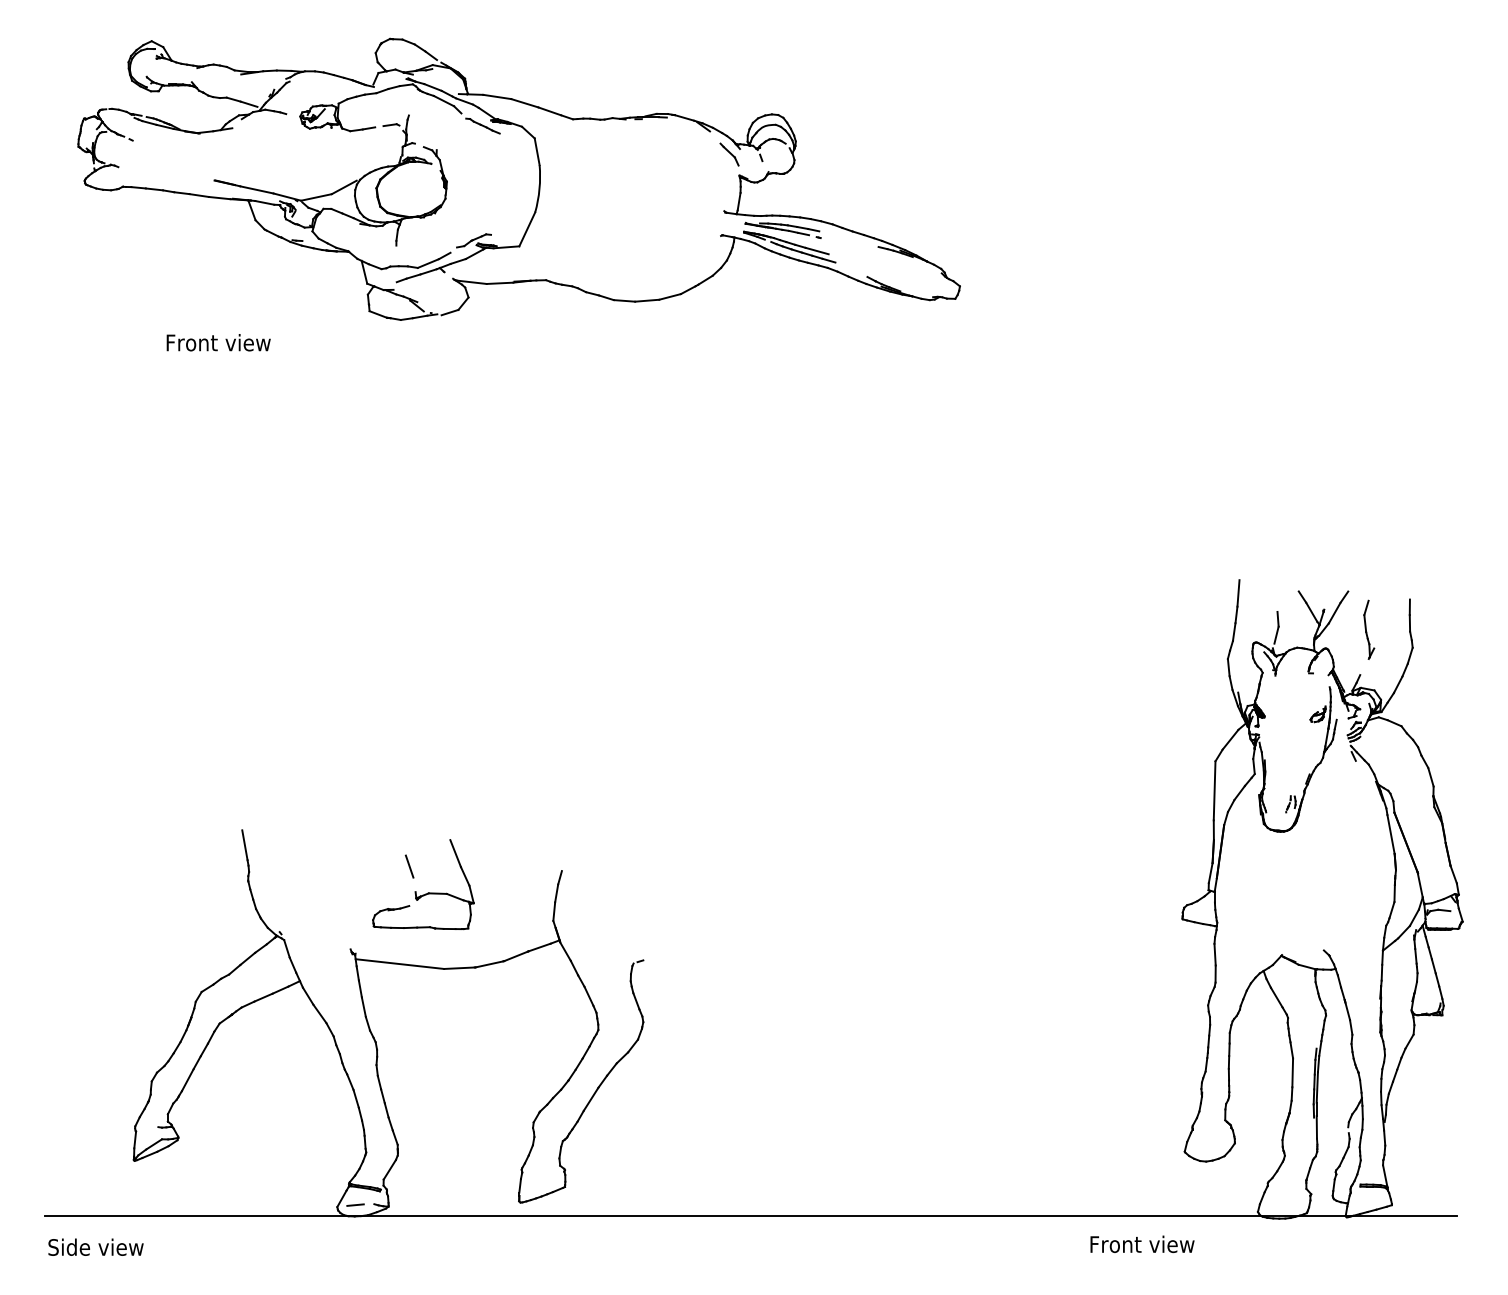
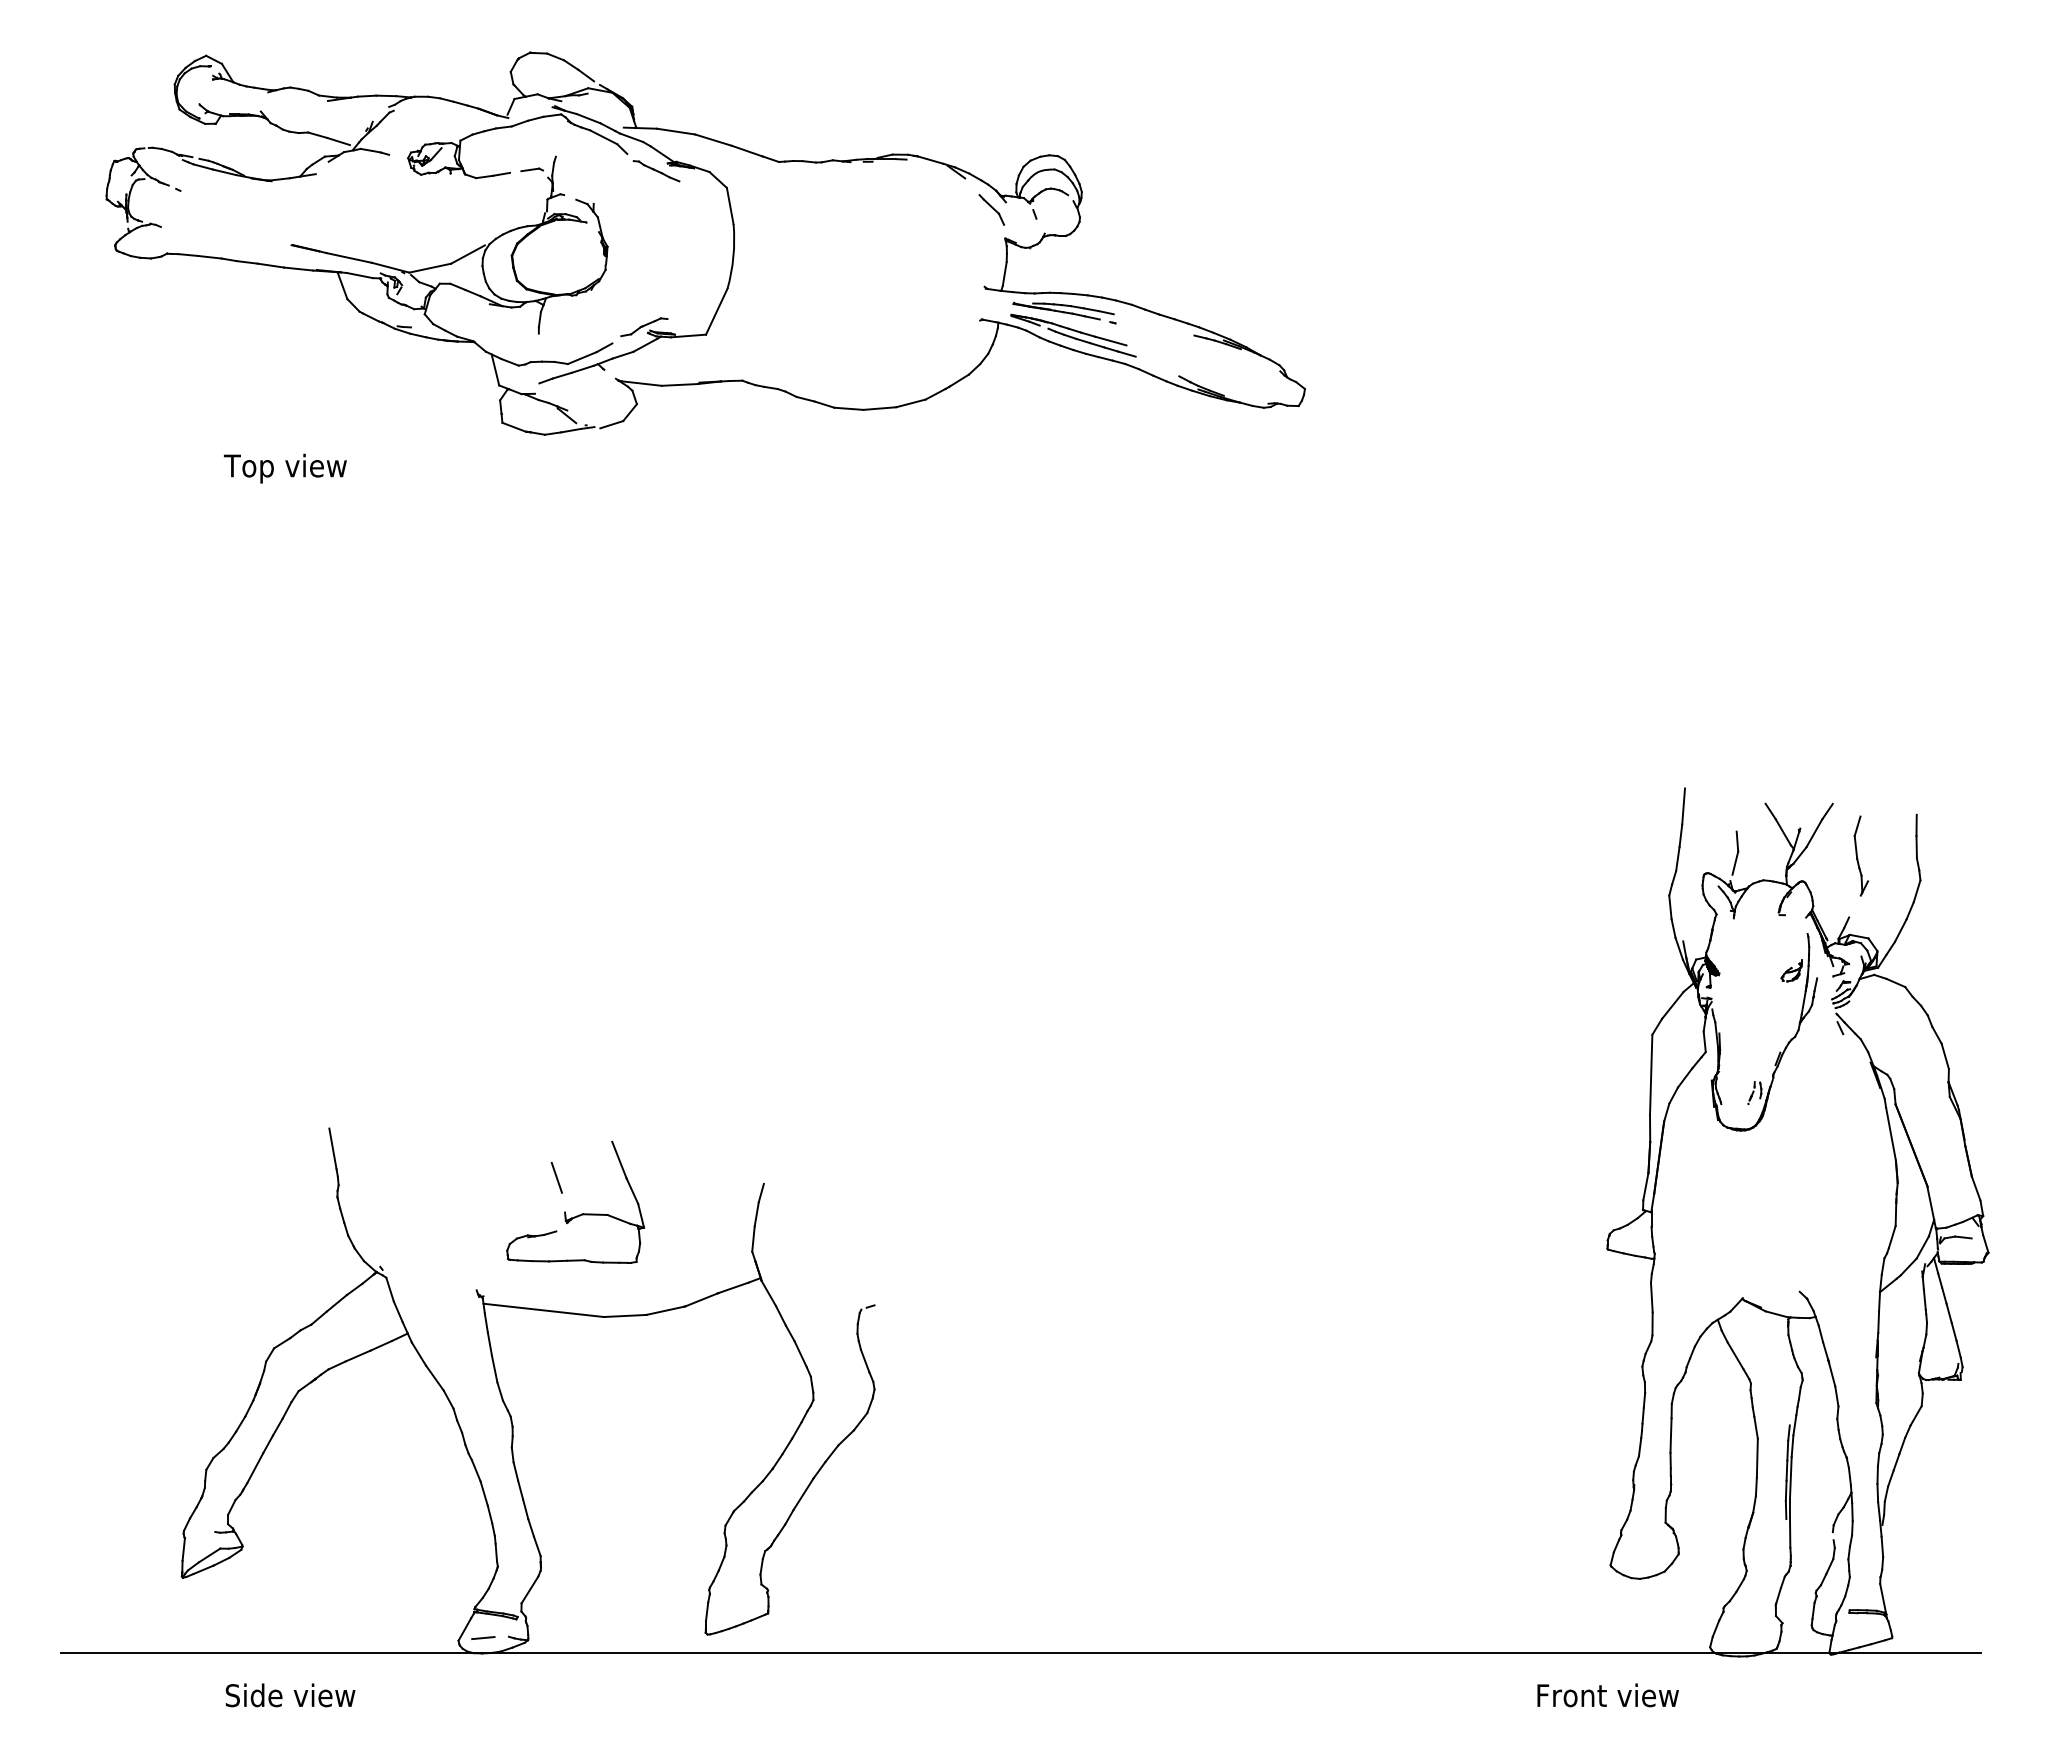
text: (217, 344) -> (295, 468), Front view -> Top view
text: (1142, 1244) -> (1607, 1695), moved
text: (96, 1247) -> (290, 1695), moved

